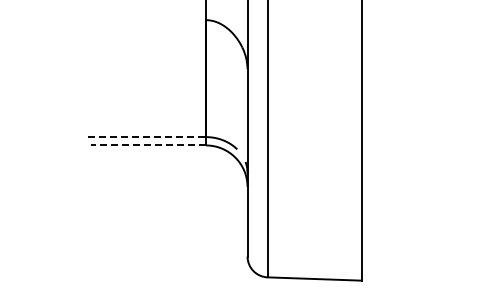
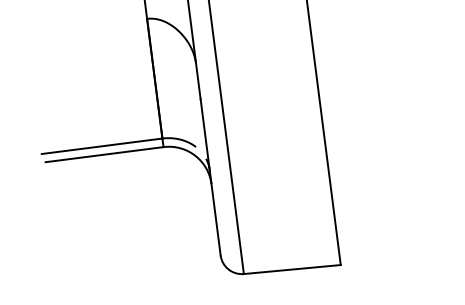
line: (147, 137) -> (102, 146), dashed -> solid
line: (148, 145) -> (104, 154), dashed -> solid

